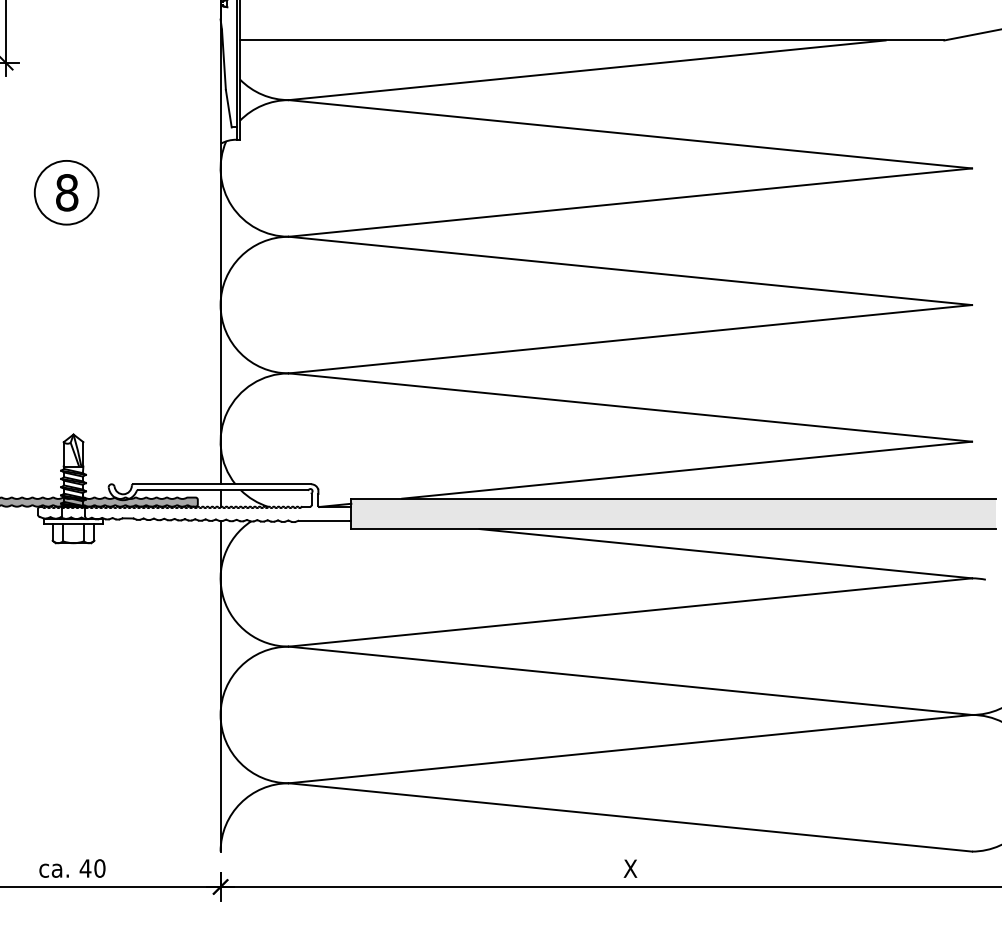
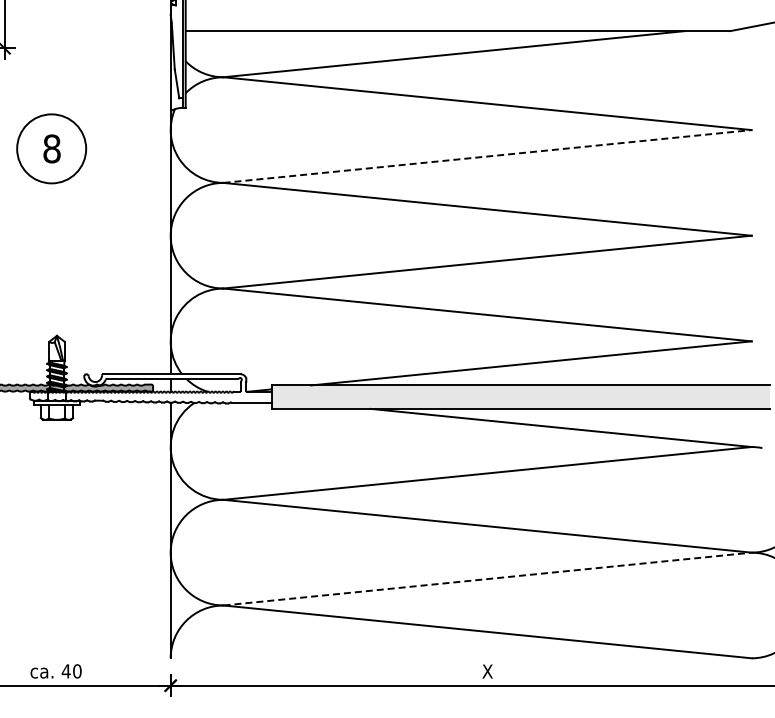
circle: (66, 192) -> (51, 148), size x1.4
line: (631, 202) -> (488, 156), solid -> dashed
line: (631, 749) -> (488, 579), solid -> dashed

